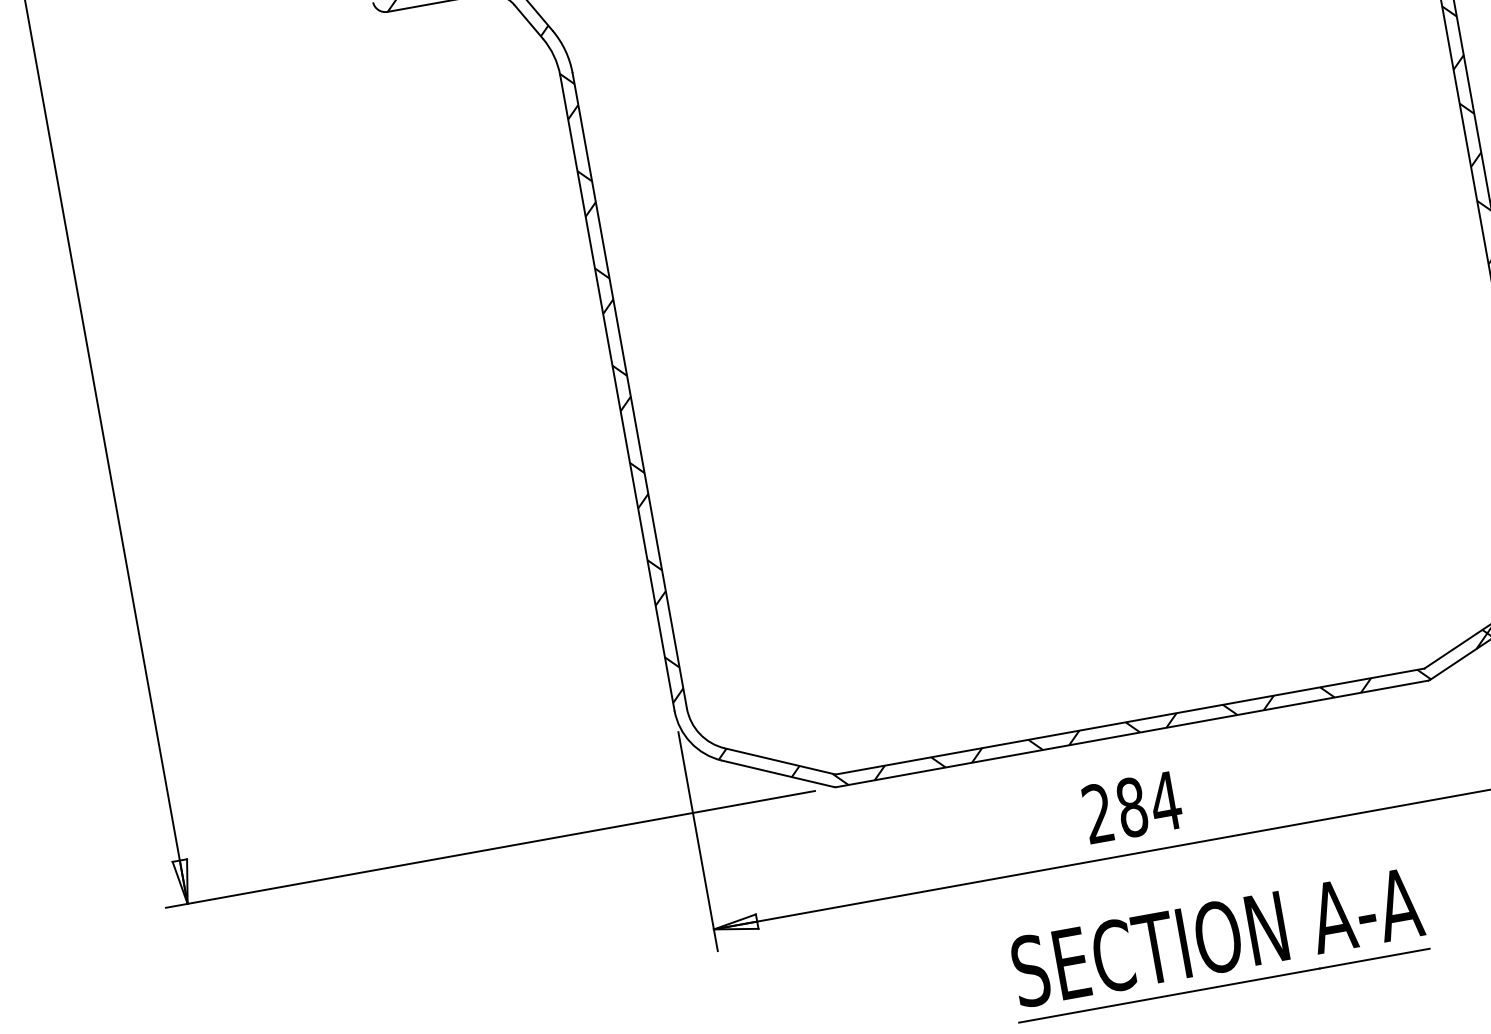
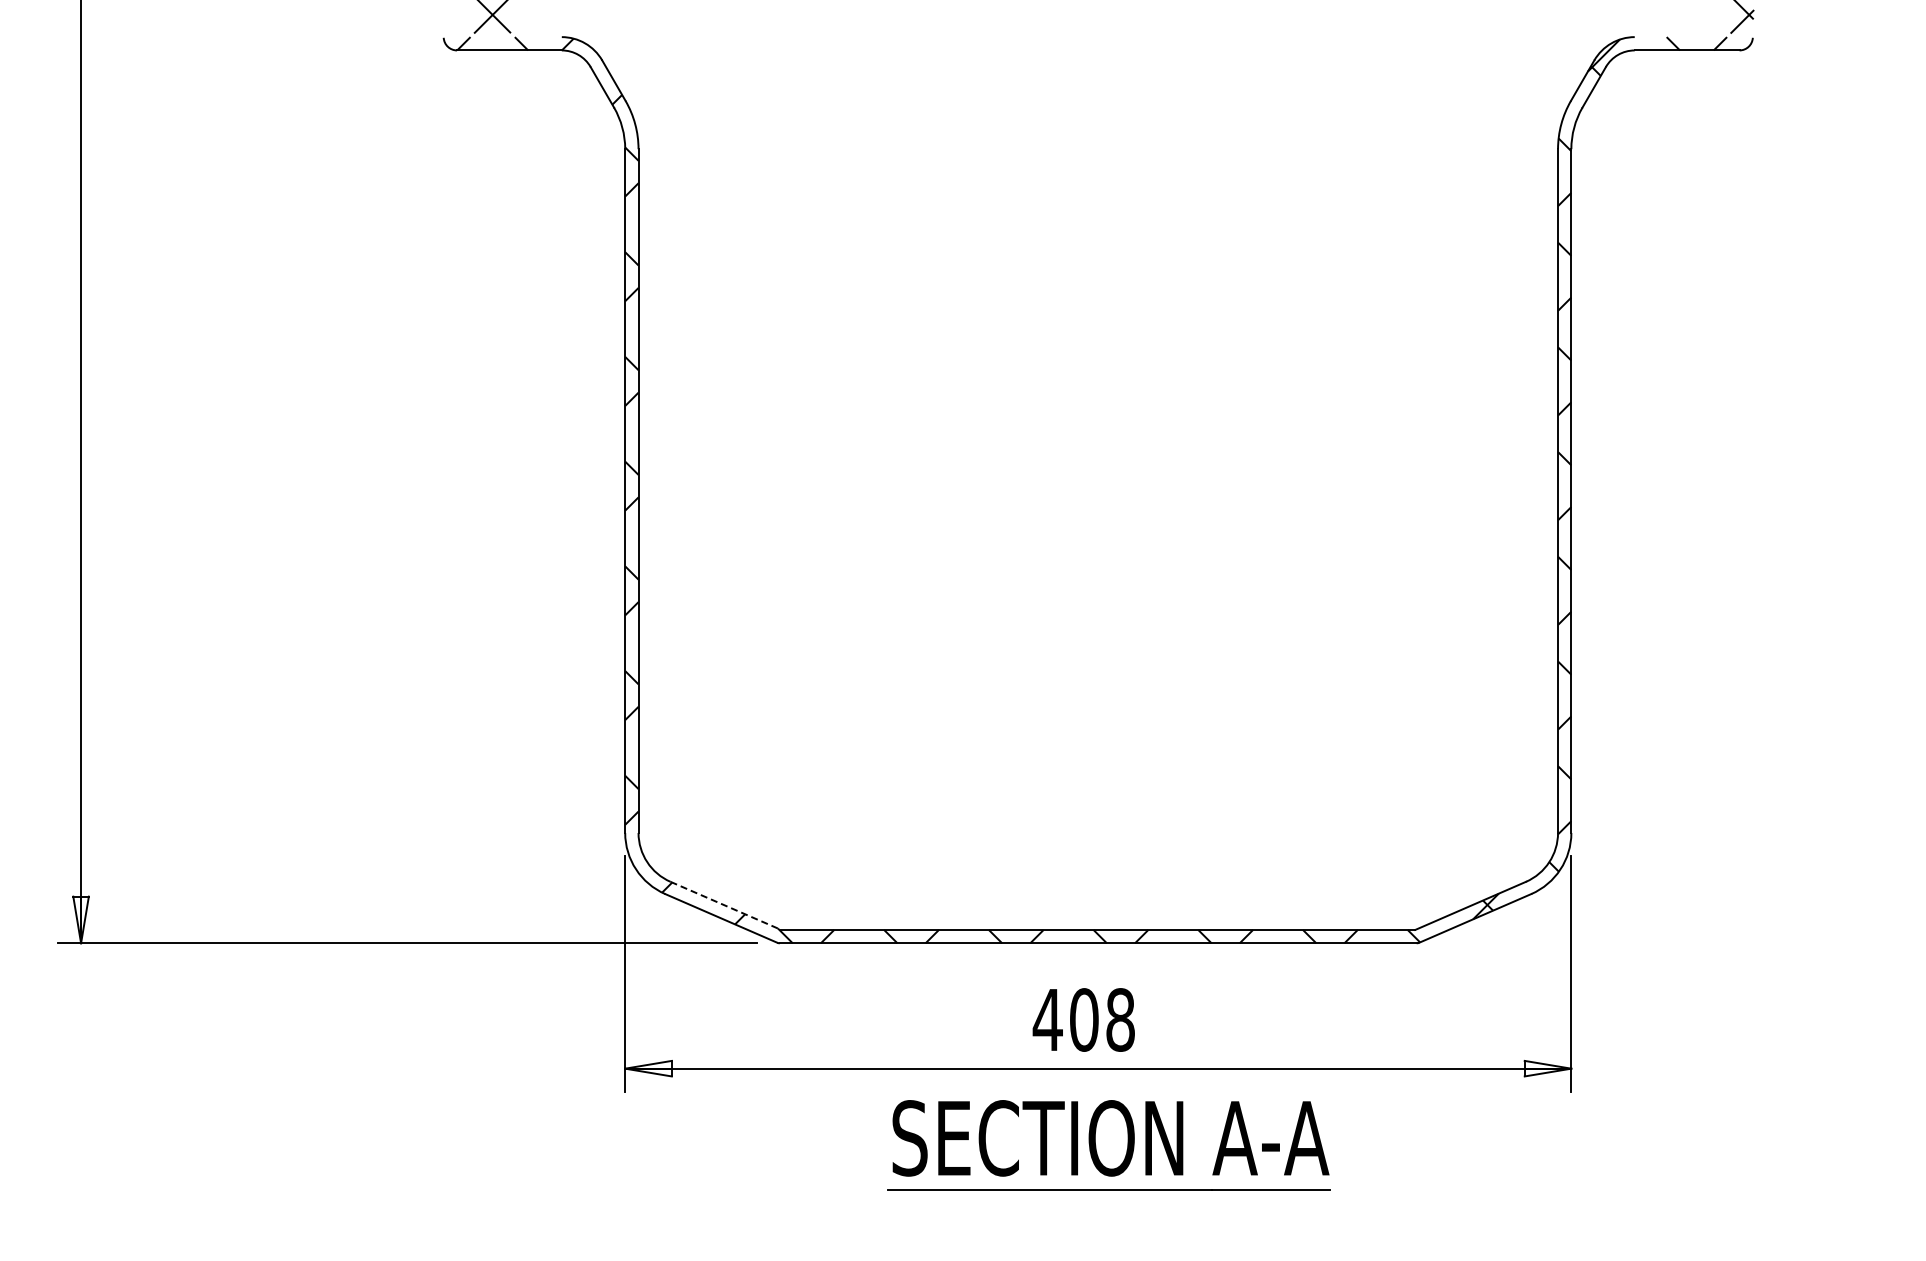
line: (780, 761) -> (726, 906), solid -> dashed
text: (1131, 807) -> (1083, 1019), 284 -> 408
part: (1216, 944) -> (1108, 1145), moved

